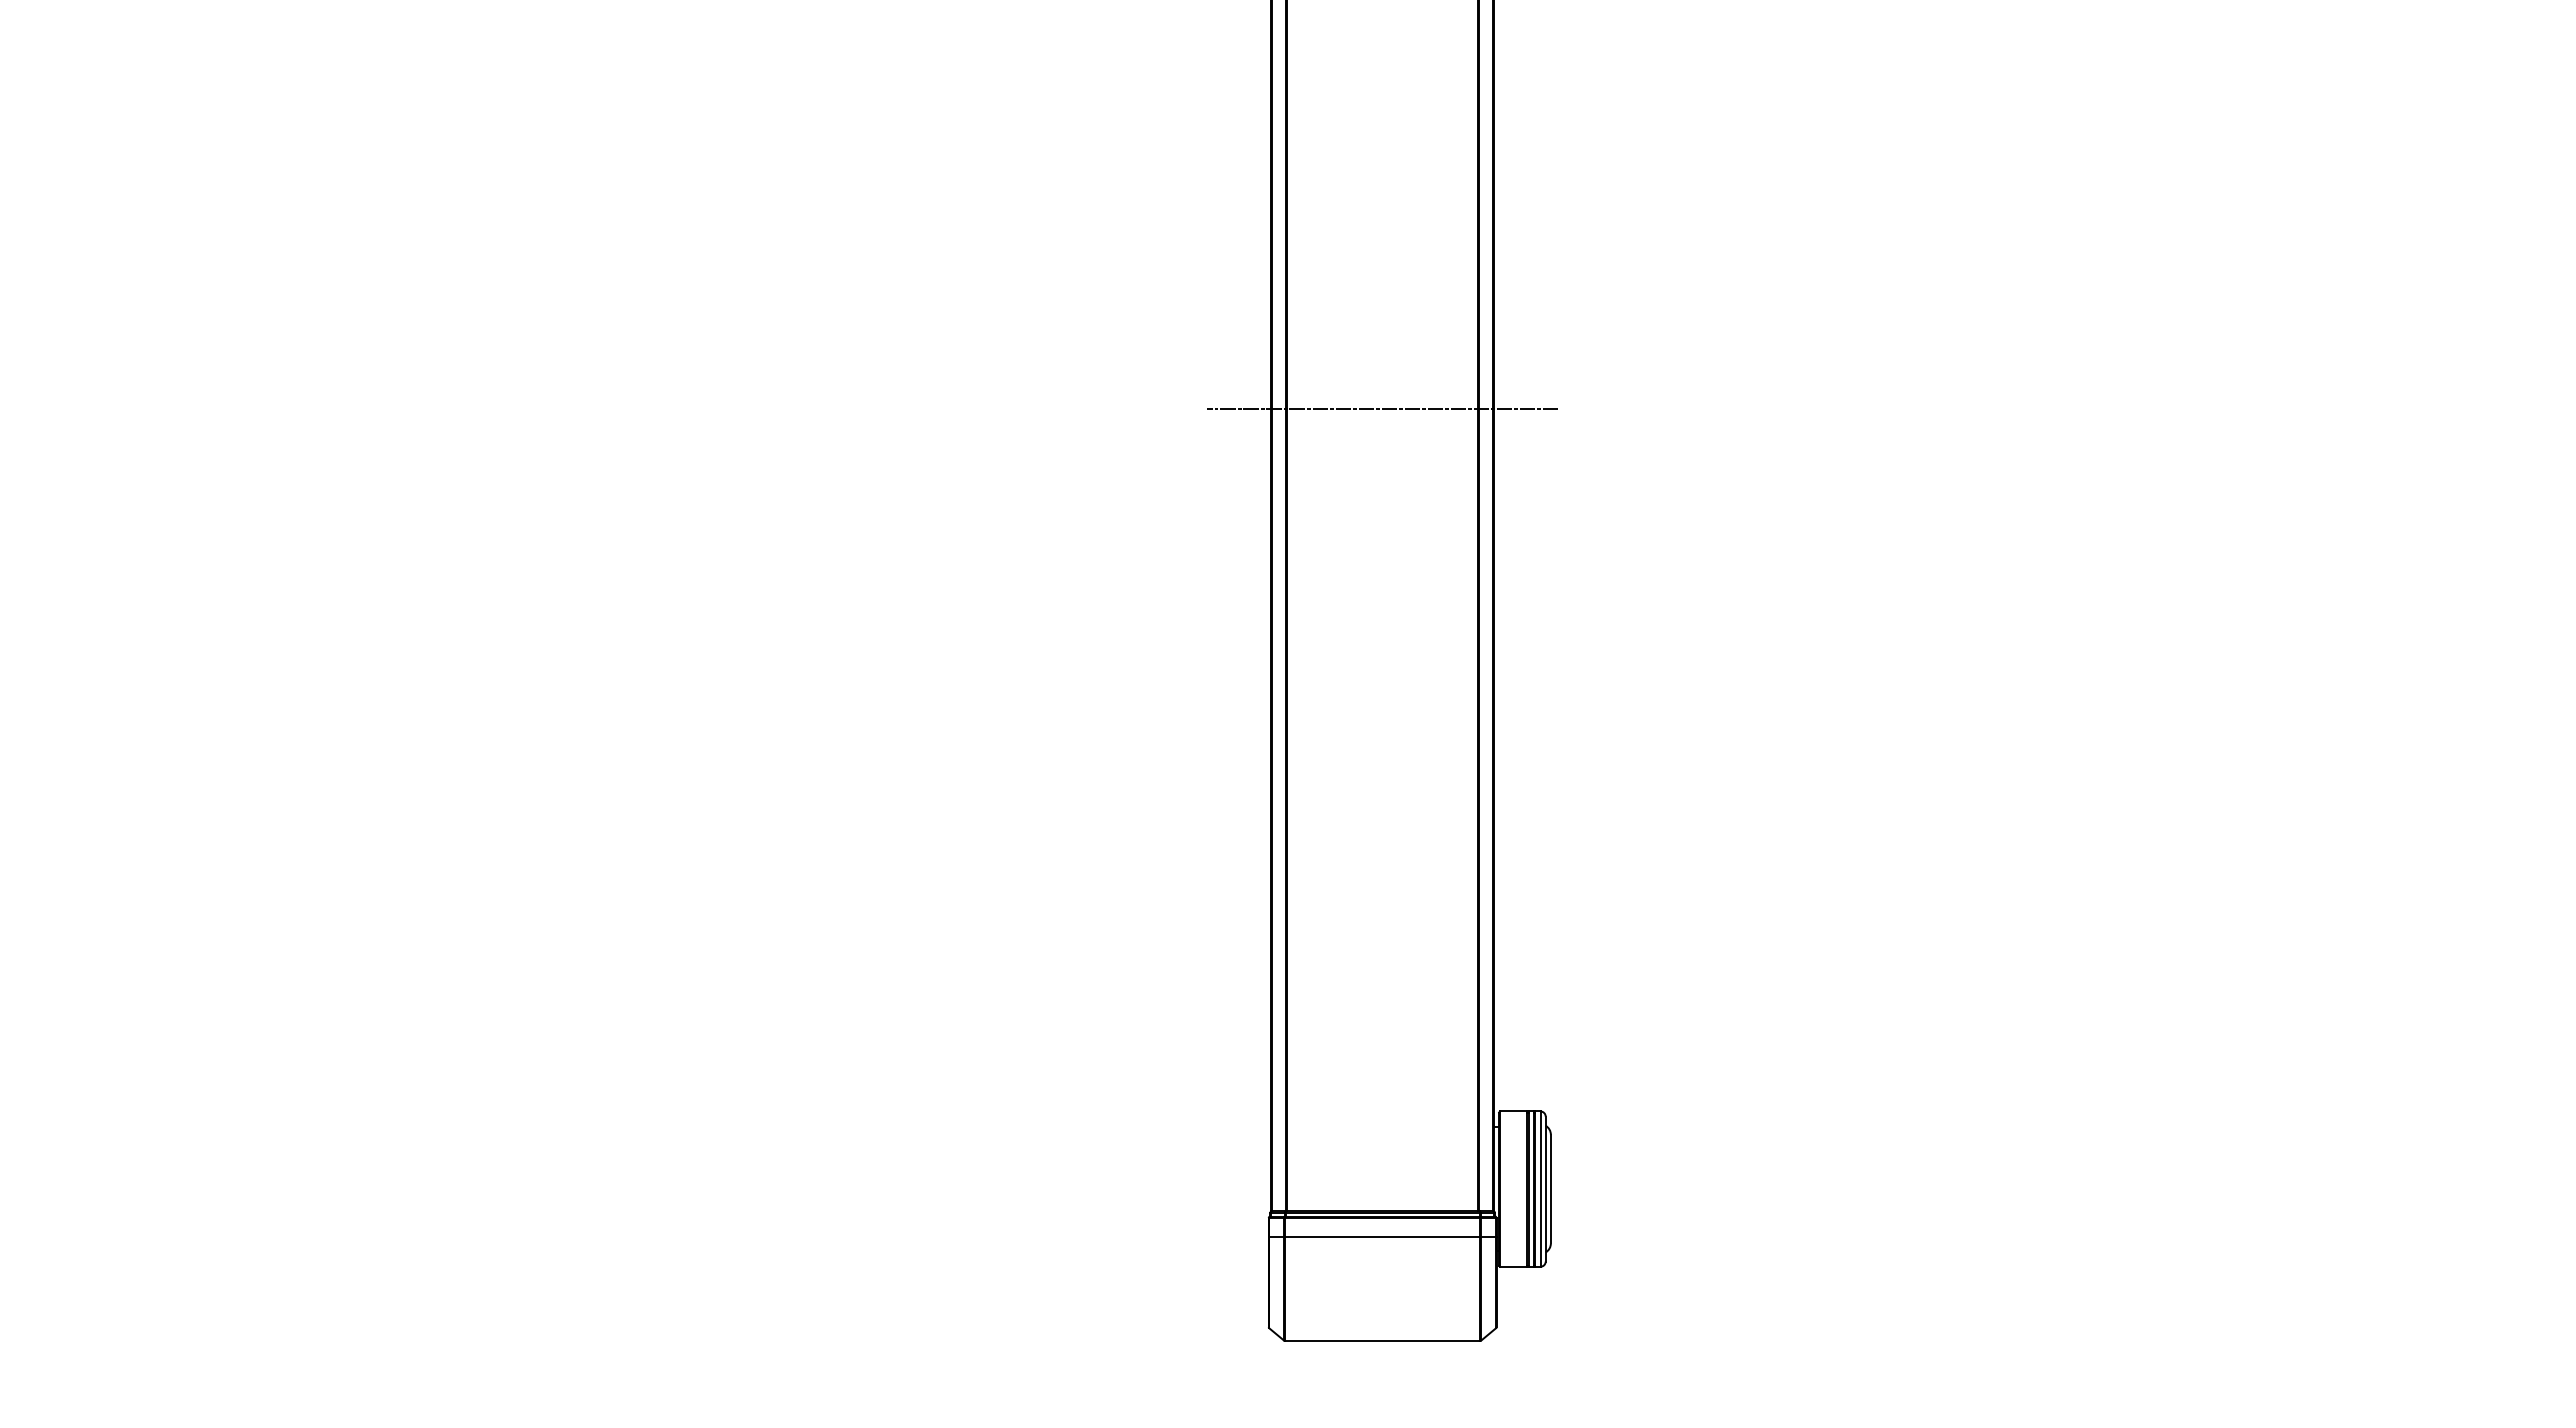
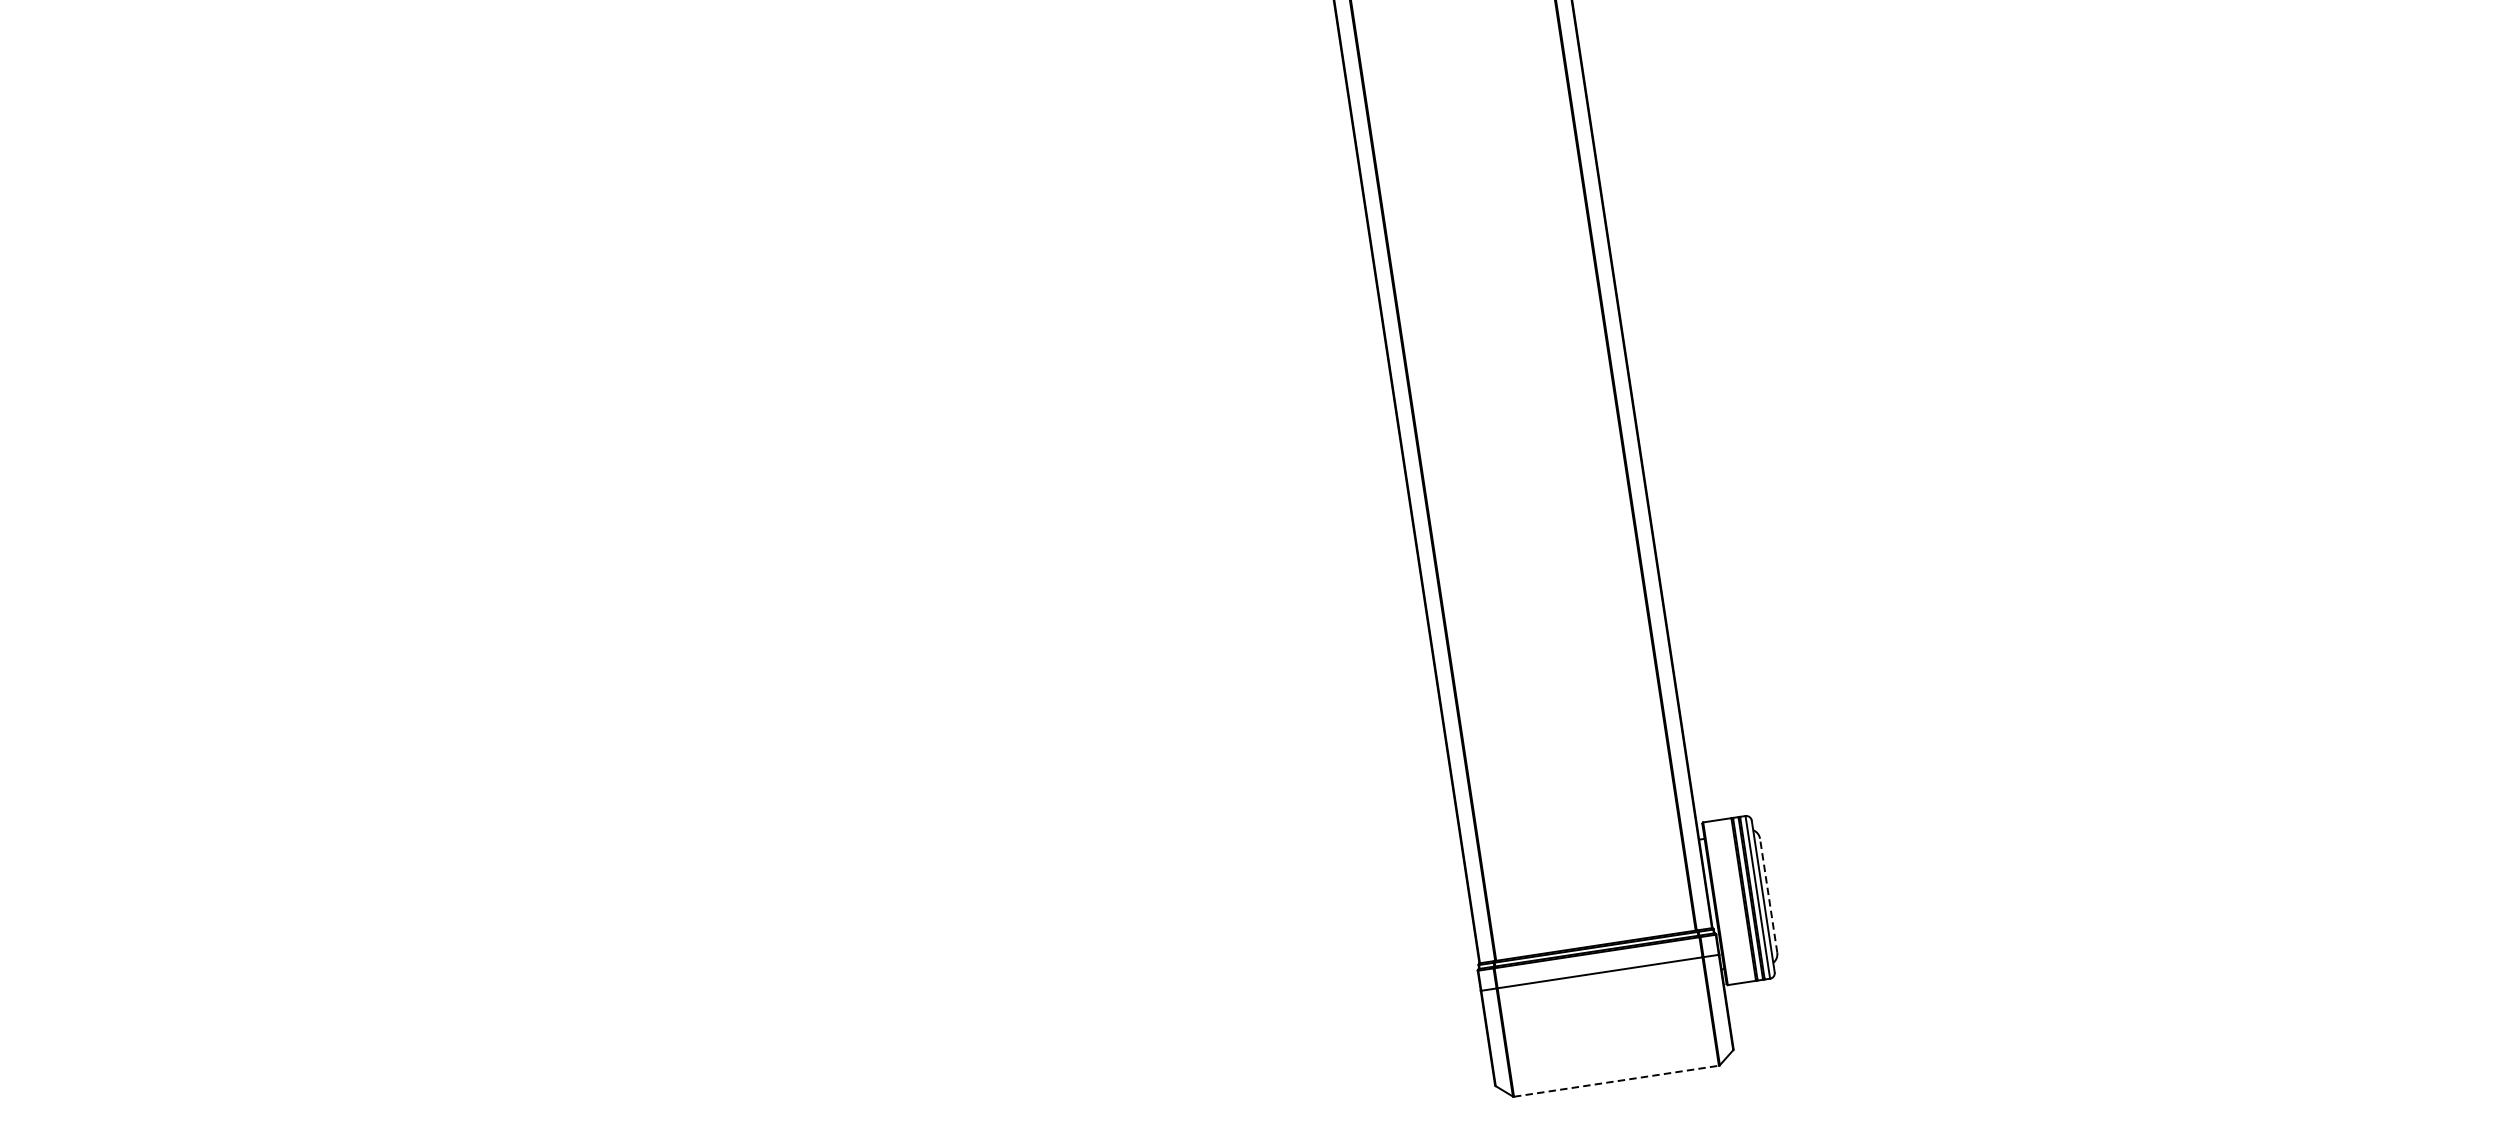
line: (1382, 408) -> (1468, 104), removed
line: (1550, 1188) -> (1768, 895), solid -> dashed
line: (1382, 1340) -> (1616, 1080), solid -> dashed

